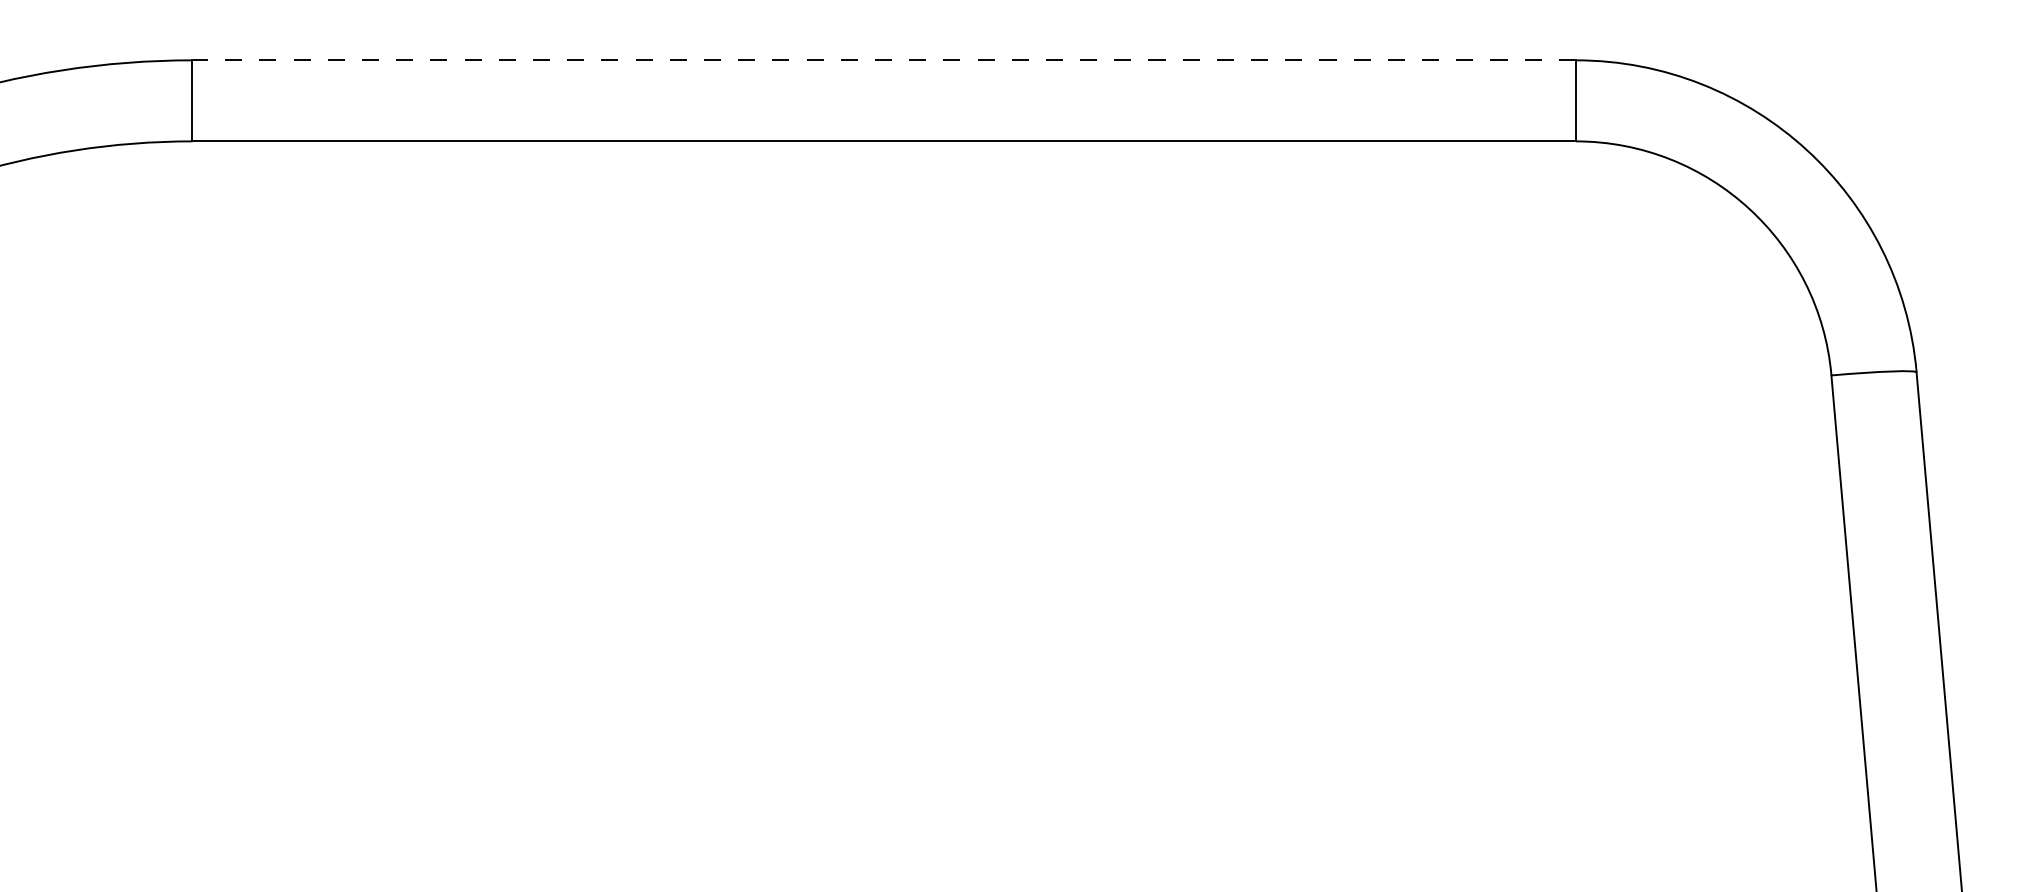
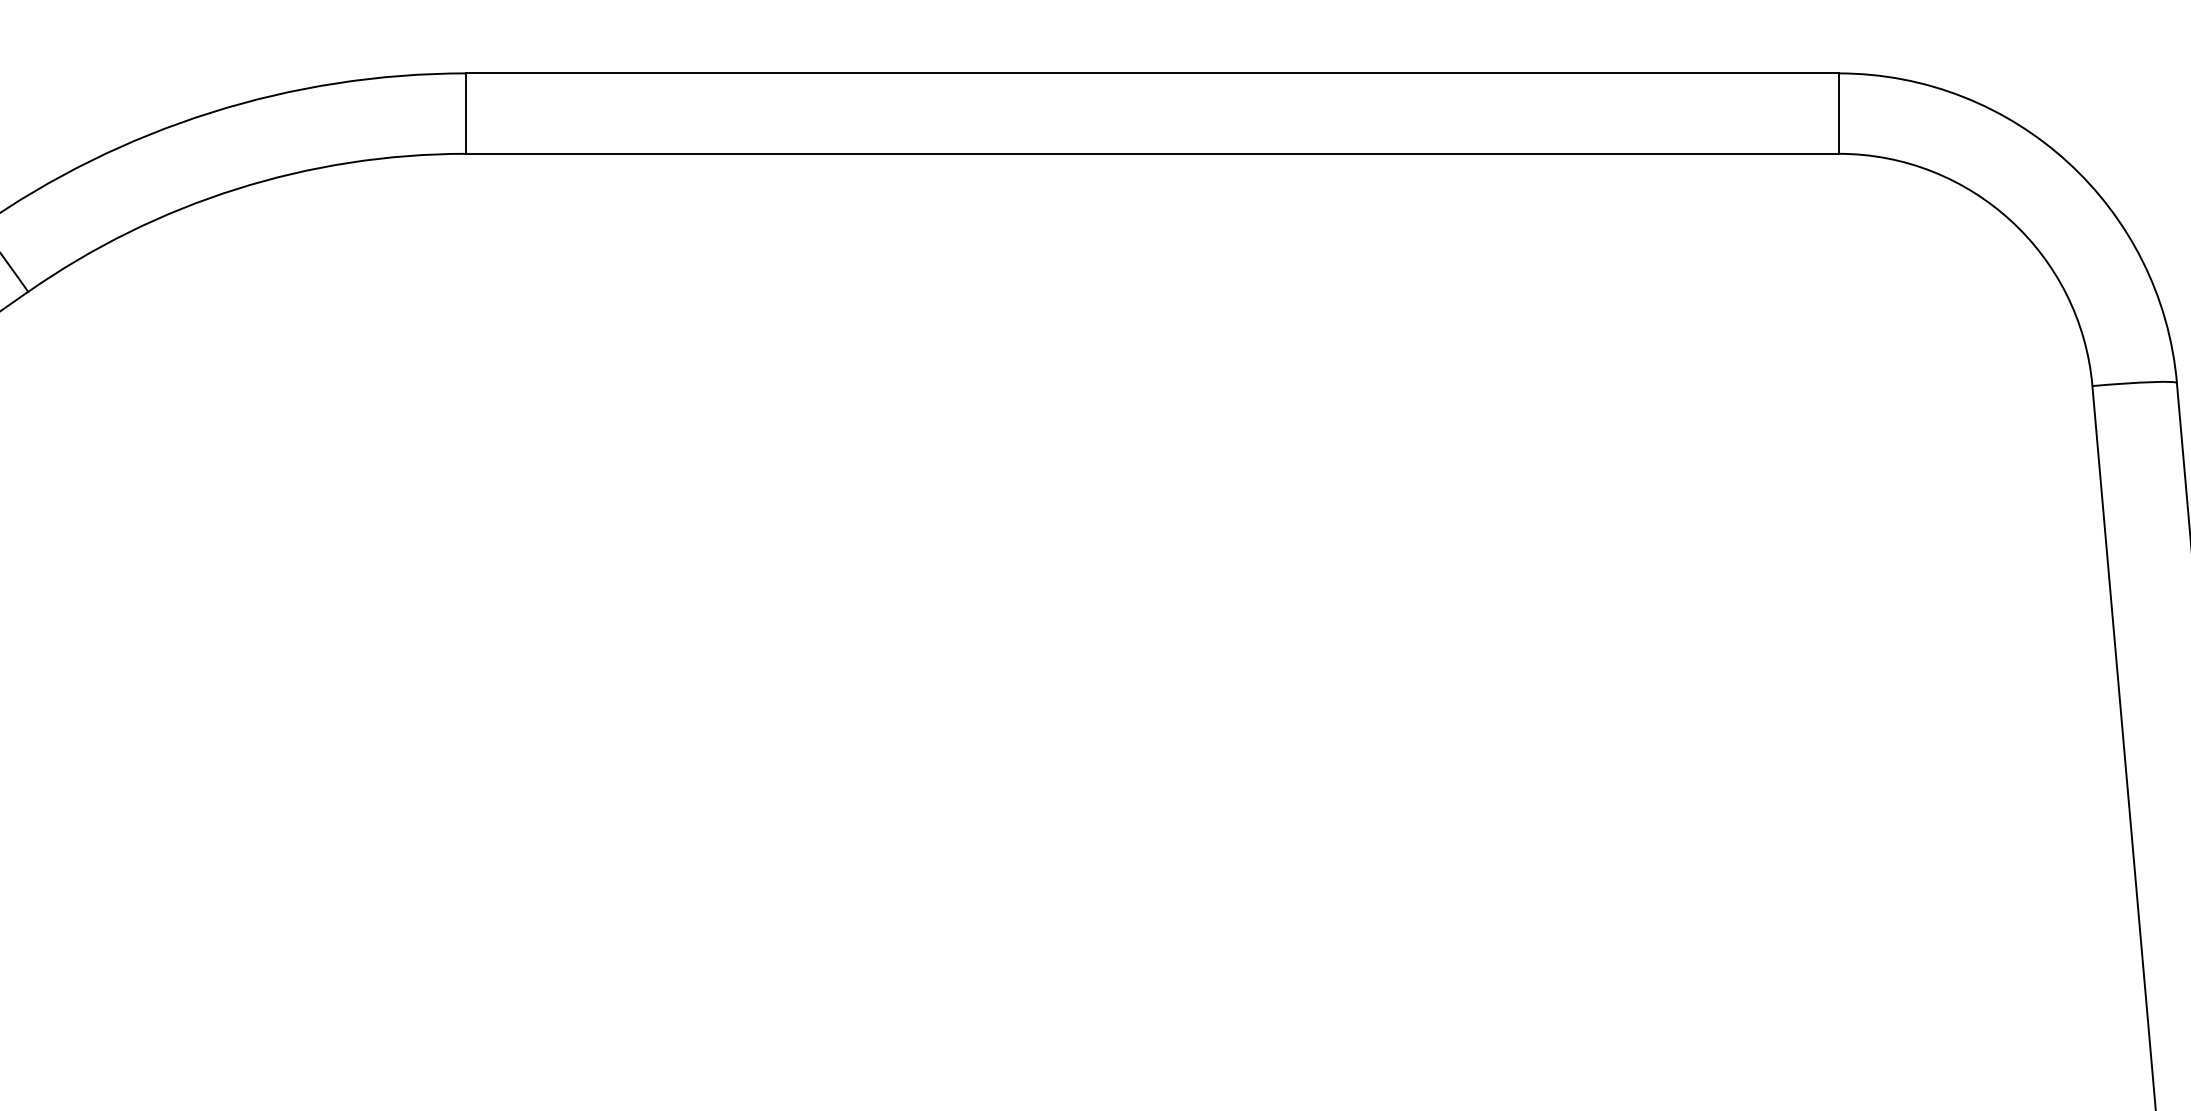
line: (884, 60) -> (1152, 73), dashed -> solid

